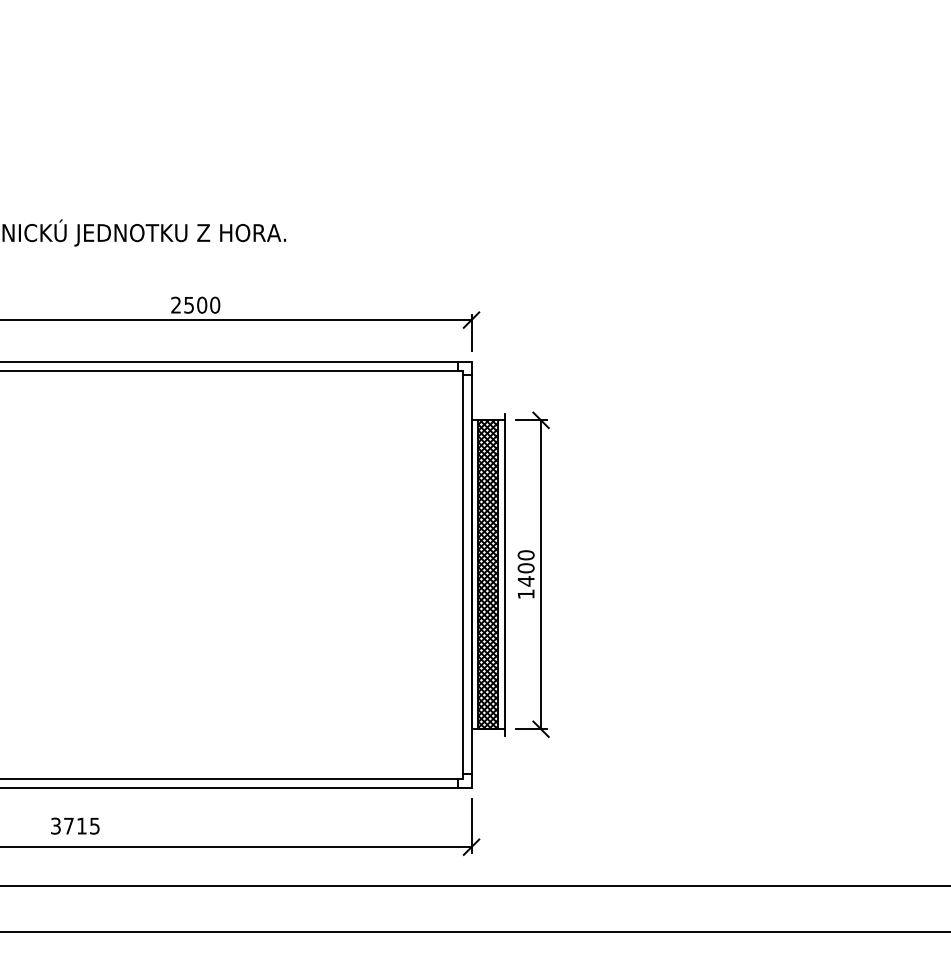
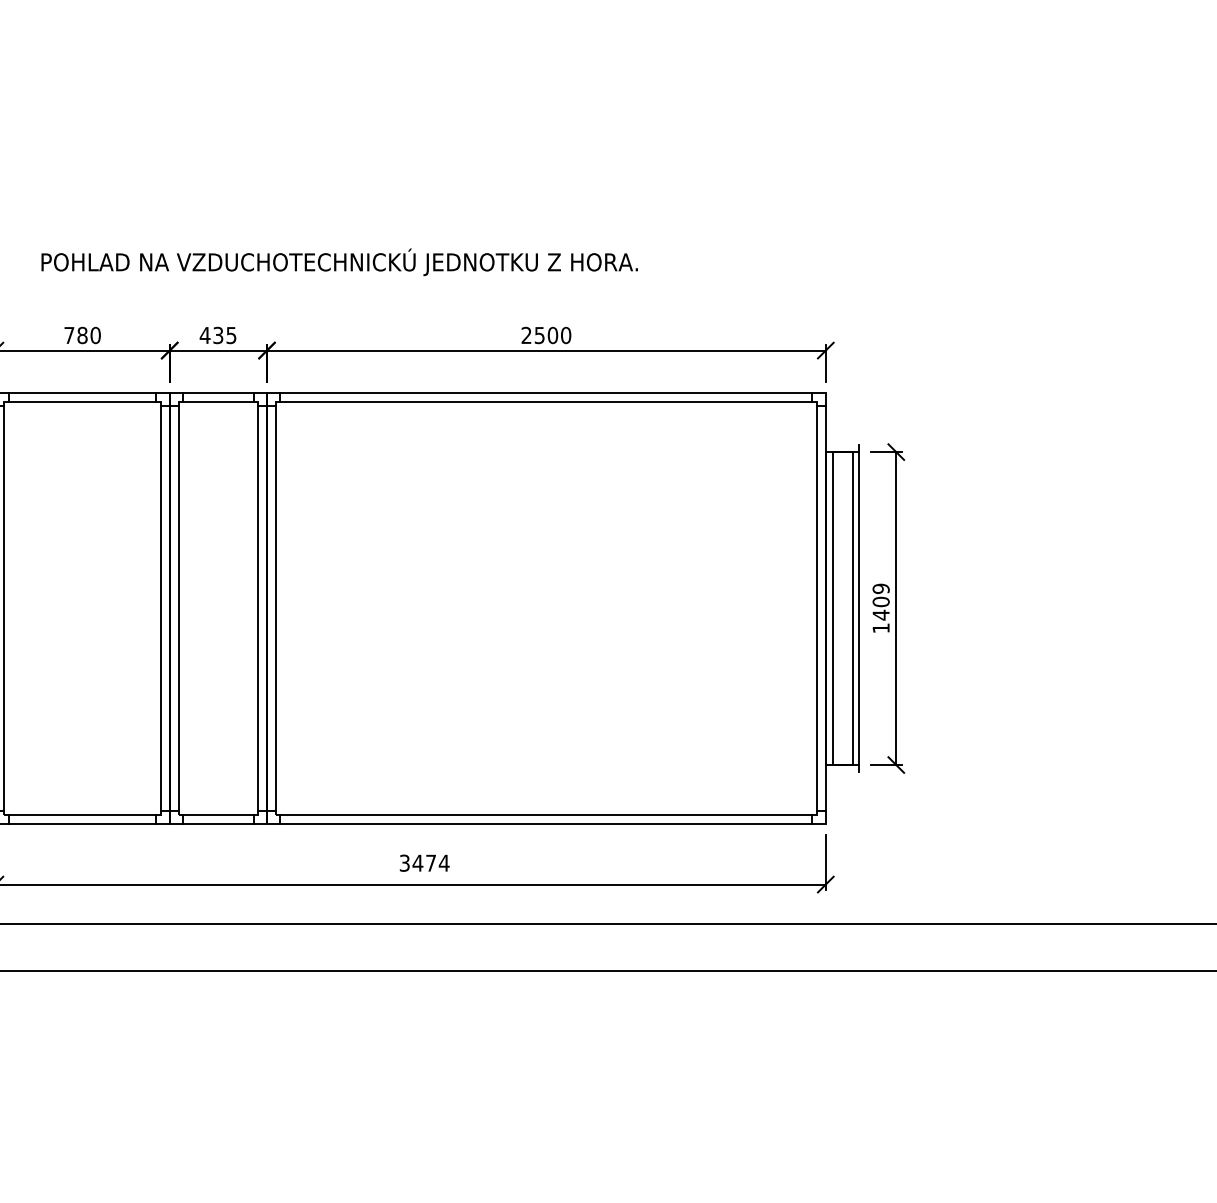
text: (525, 554) -> (880, 588), 1400 -> 1409
hatch: (487, 574) -> (842, 608), removed
text: (81, 825) -> (430, 862), 3715 -> 3474

